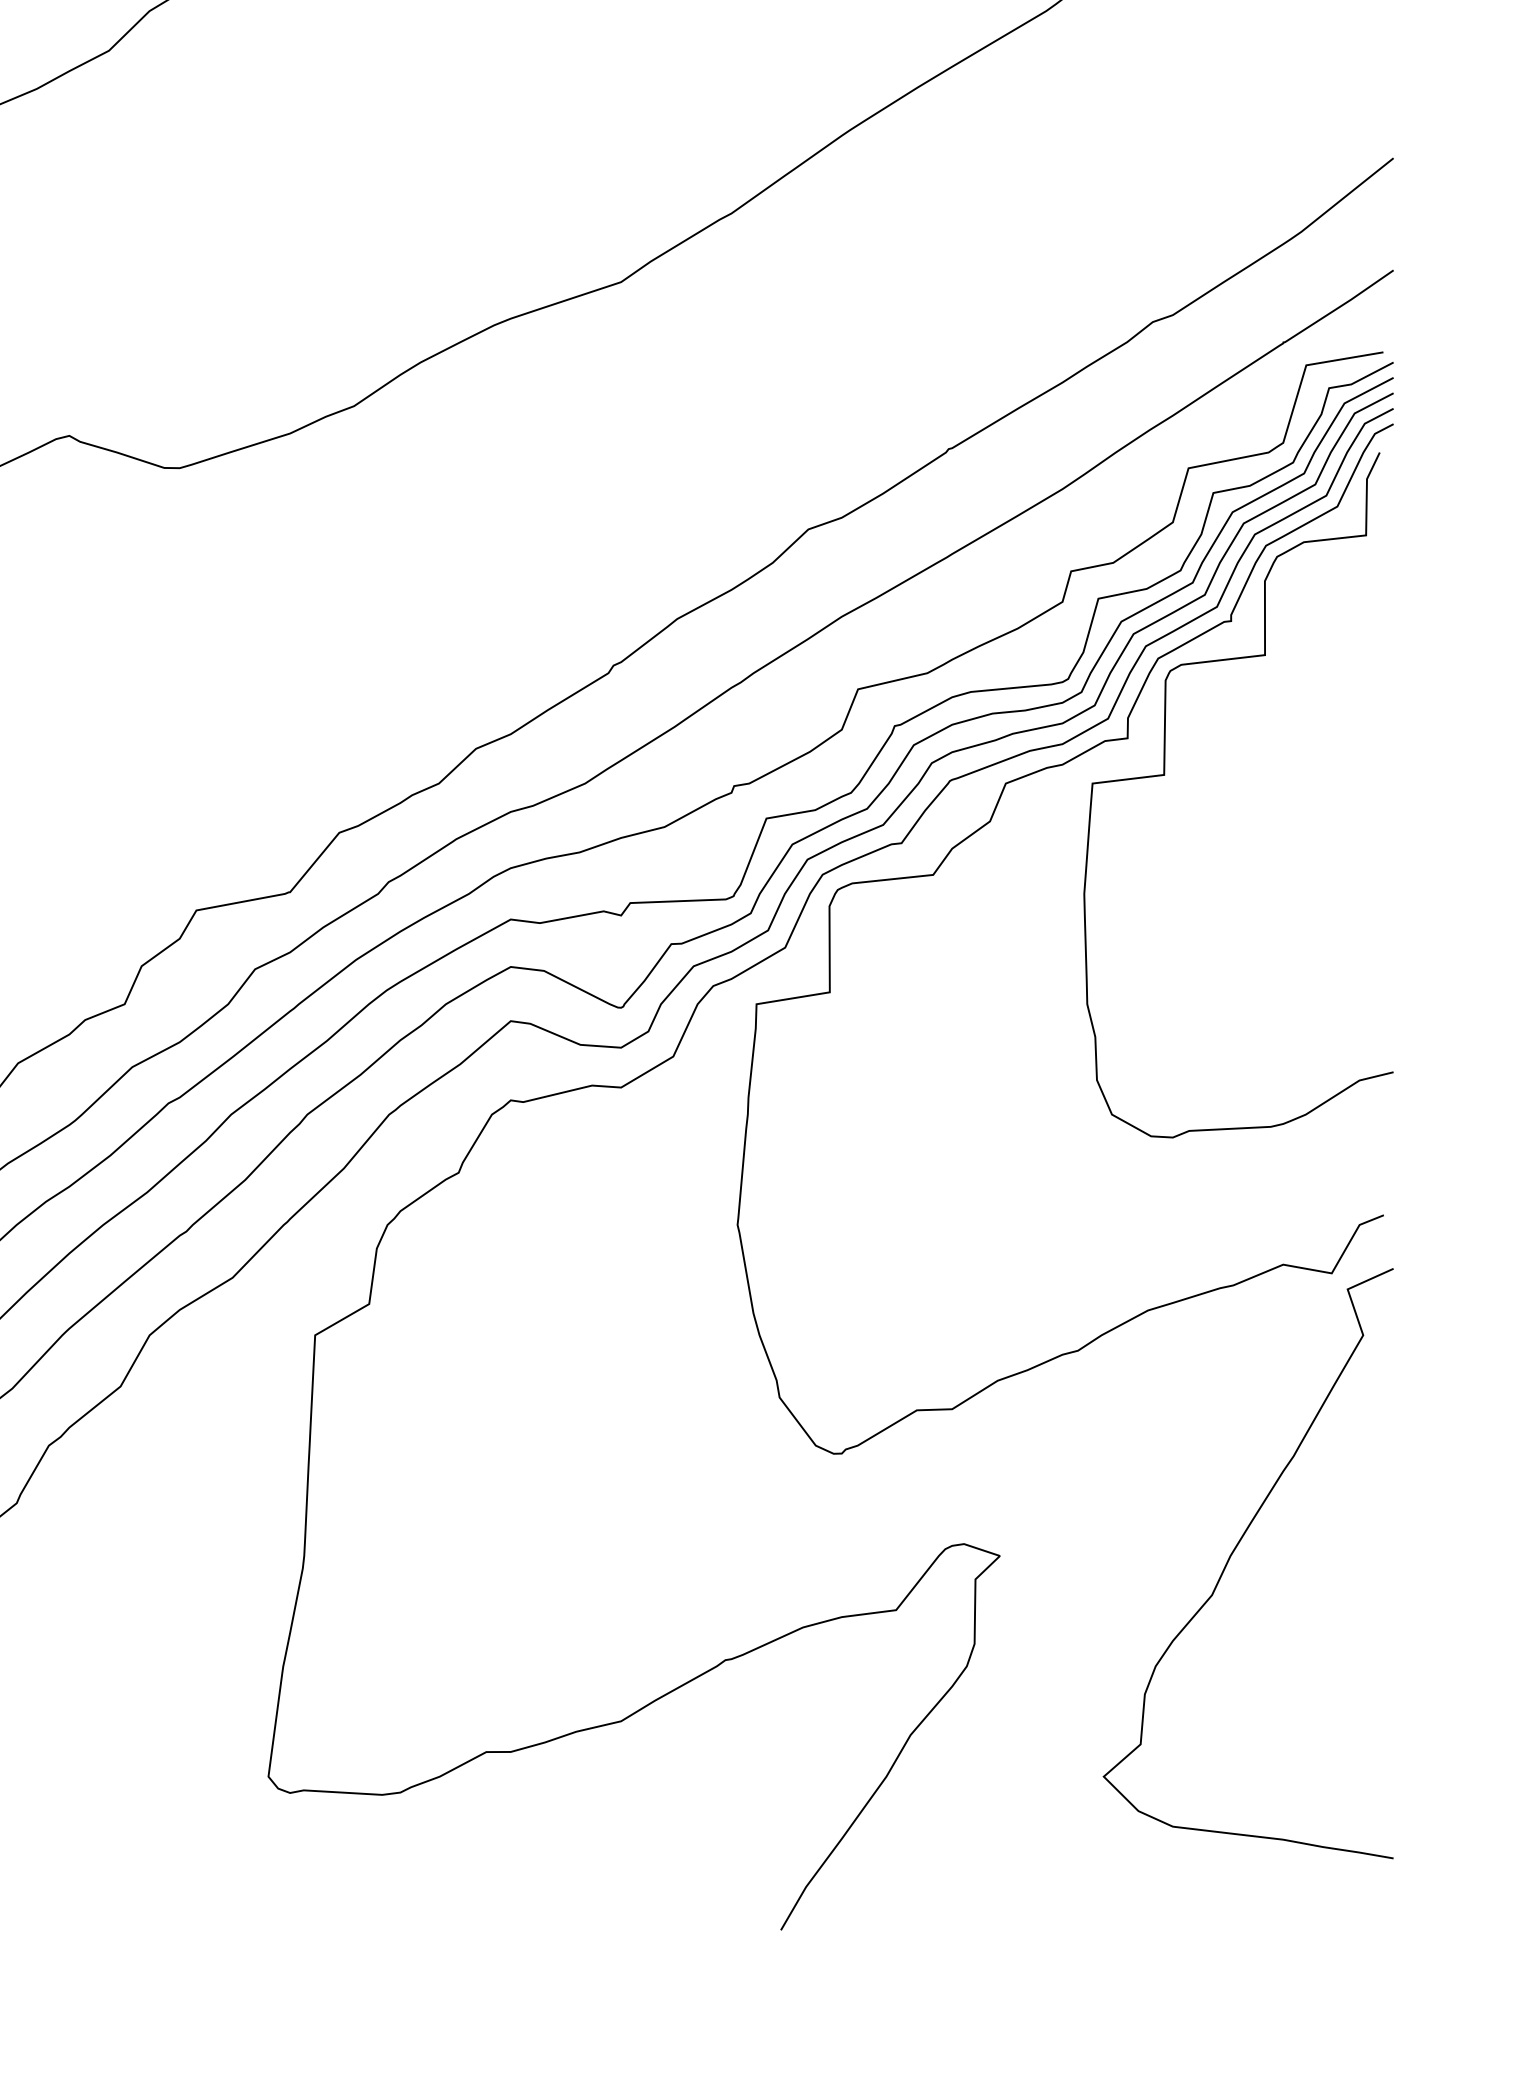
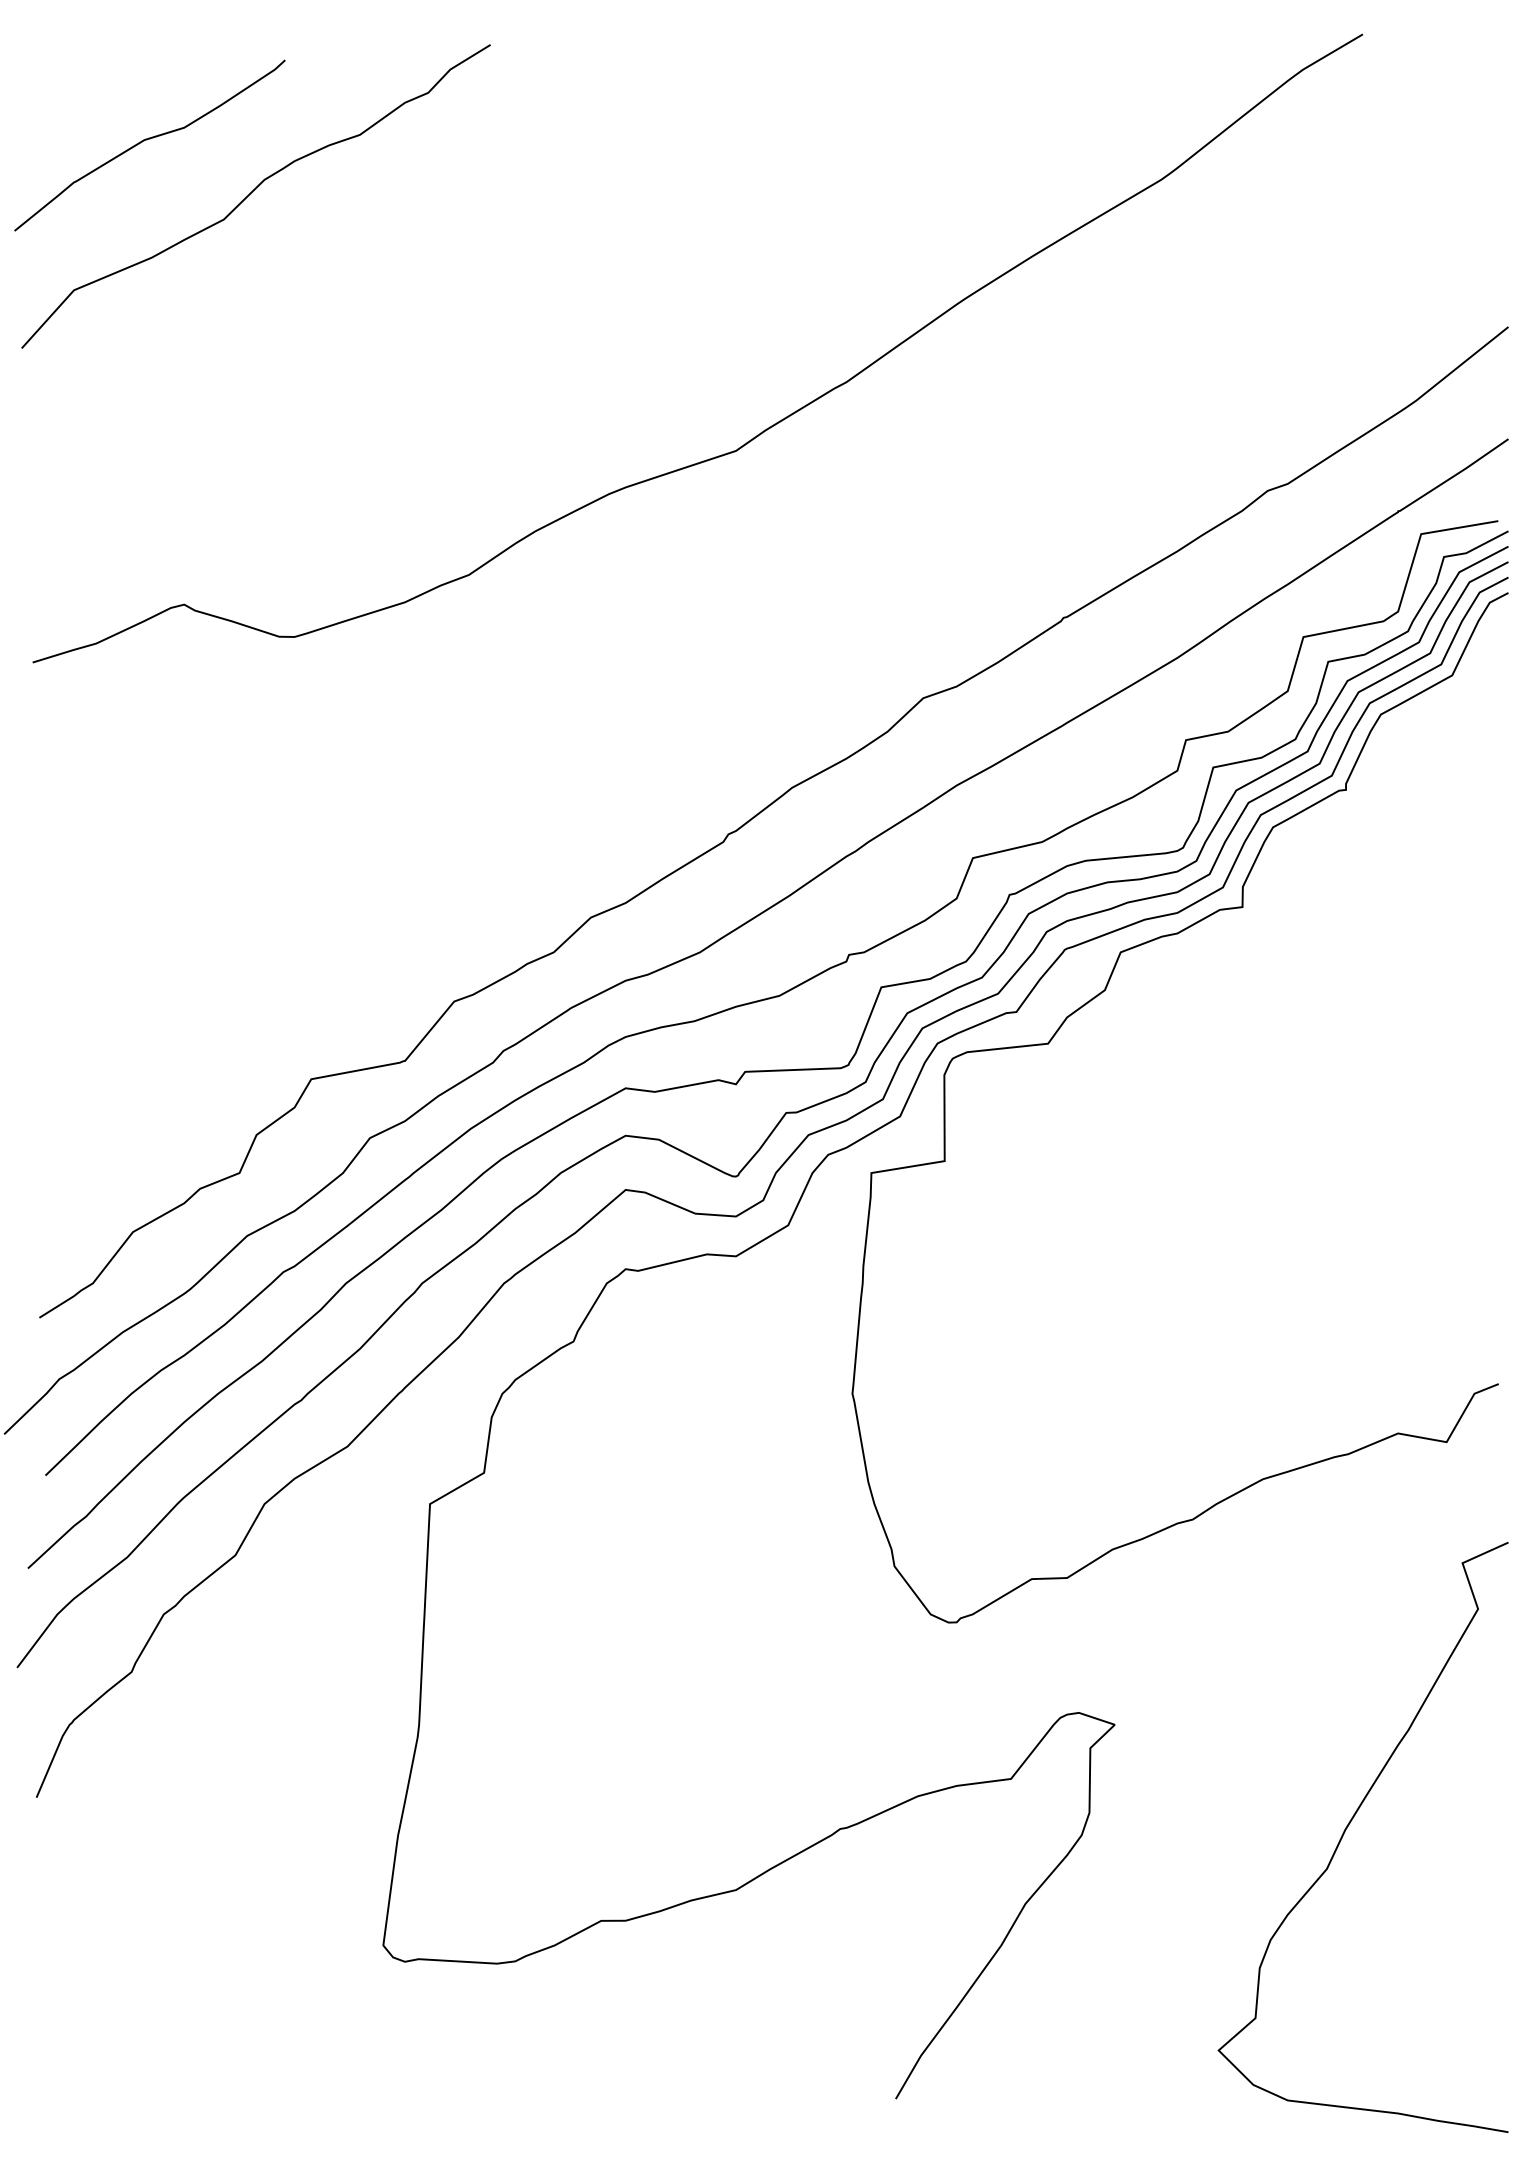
curve: (1164, 775) -> (1279, 944), removed
curve: (1231, 1556) -> (1346, 1830), moved

